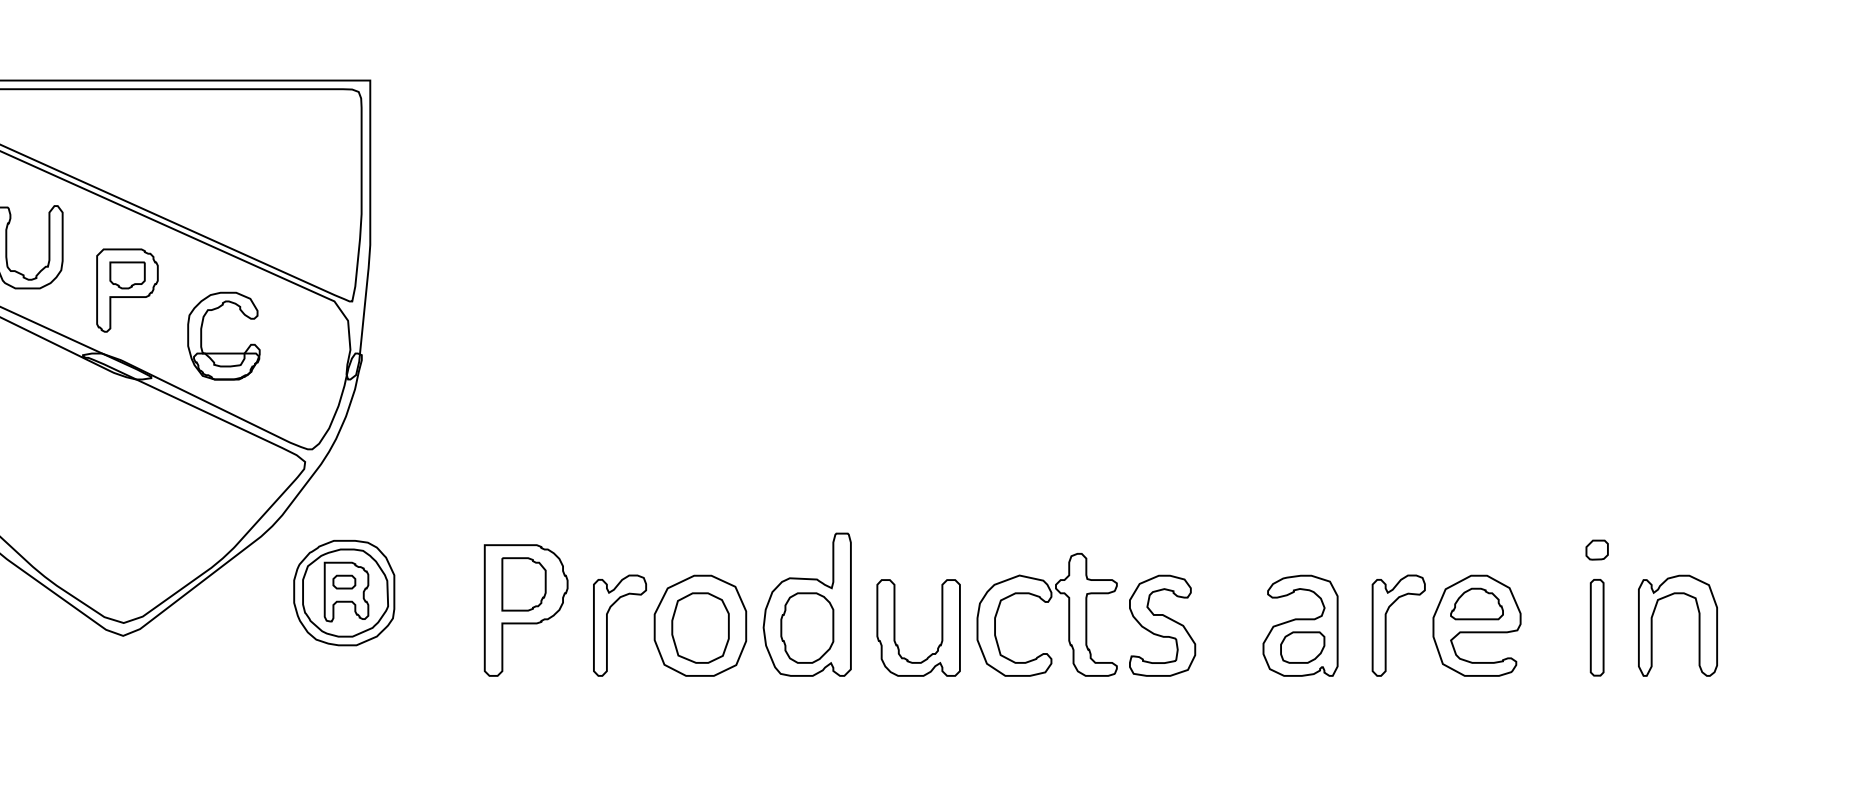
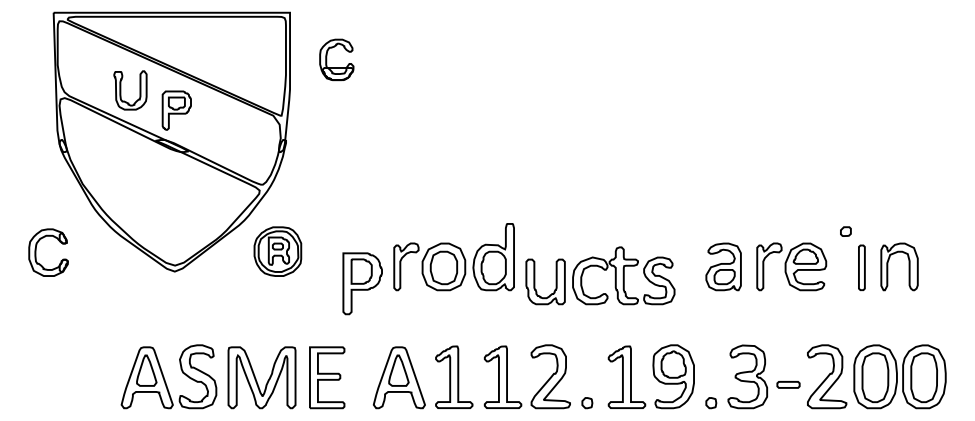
part: (223, 352) -> (336, 67), moved
part: (1596, 549) -> (845, 231), moved
part: (525, 609) -> (362, 283), moved
part: (1036, 614) -> (600, 275), moved

